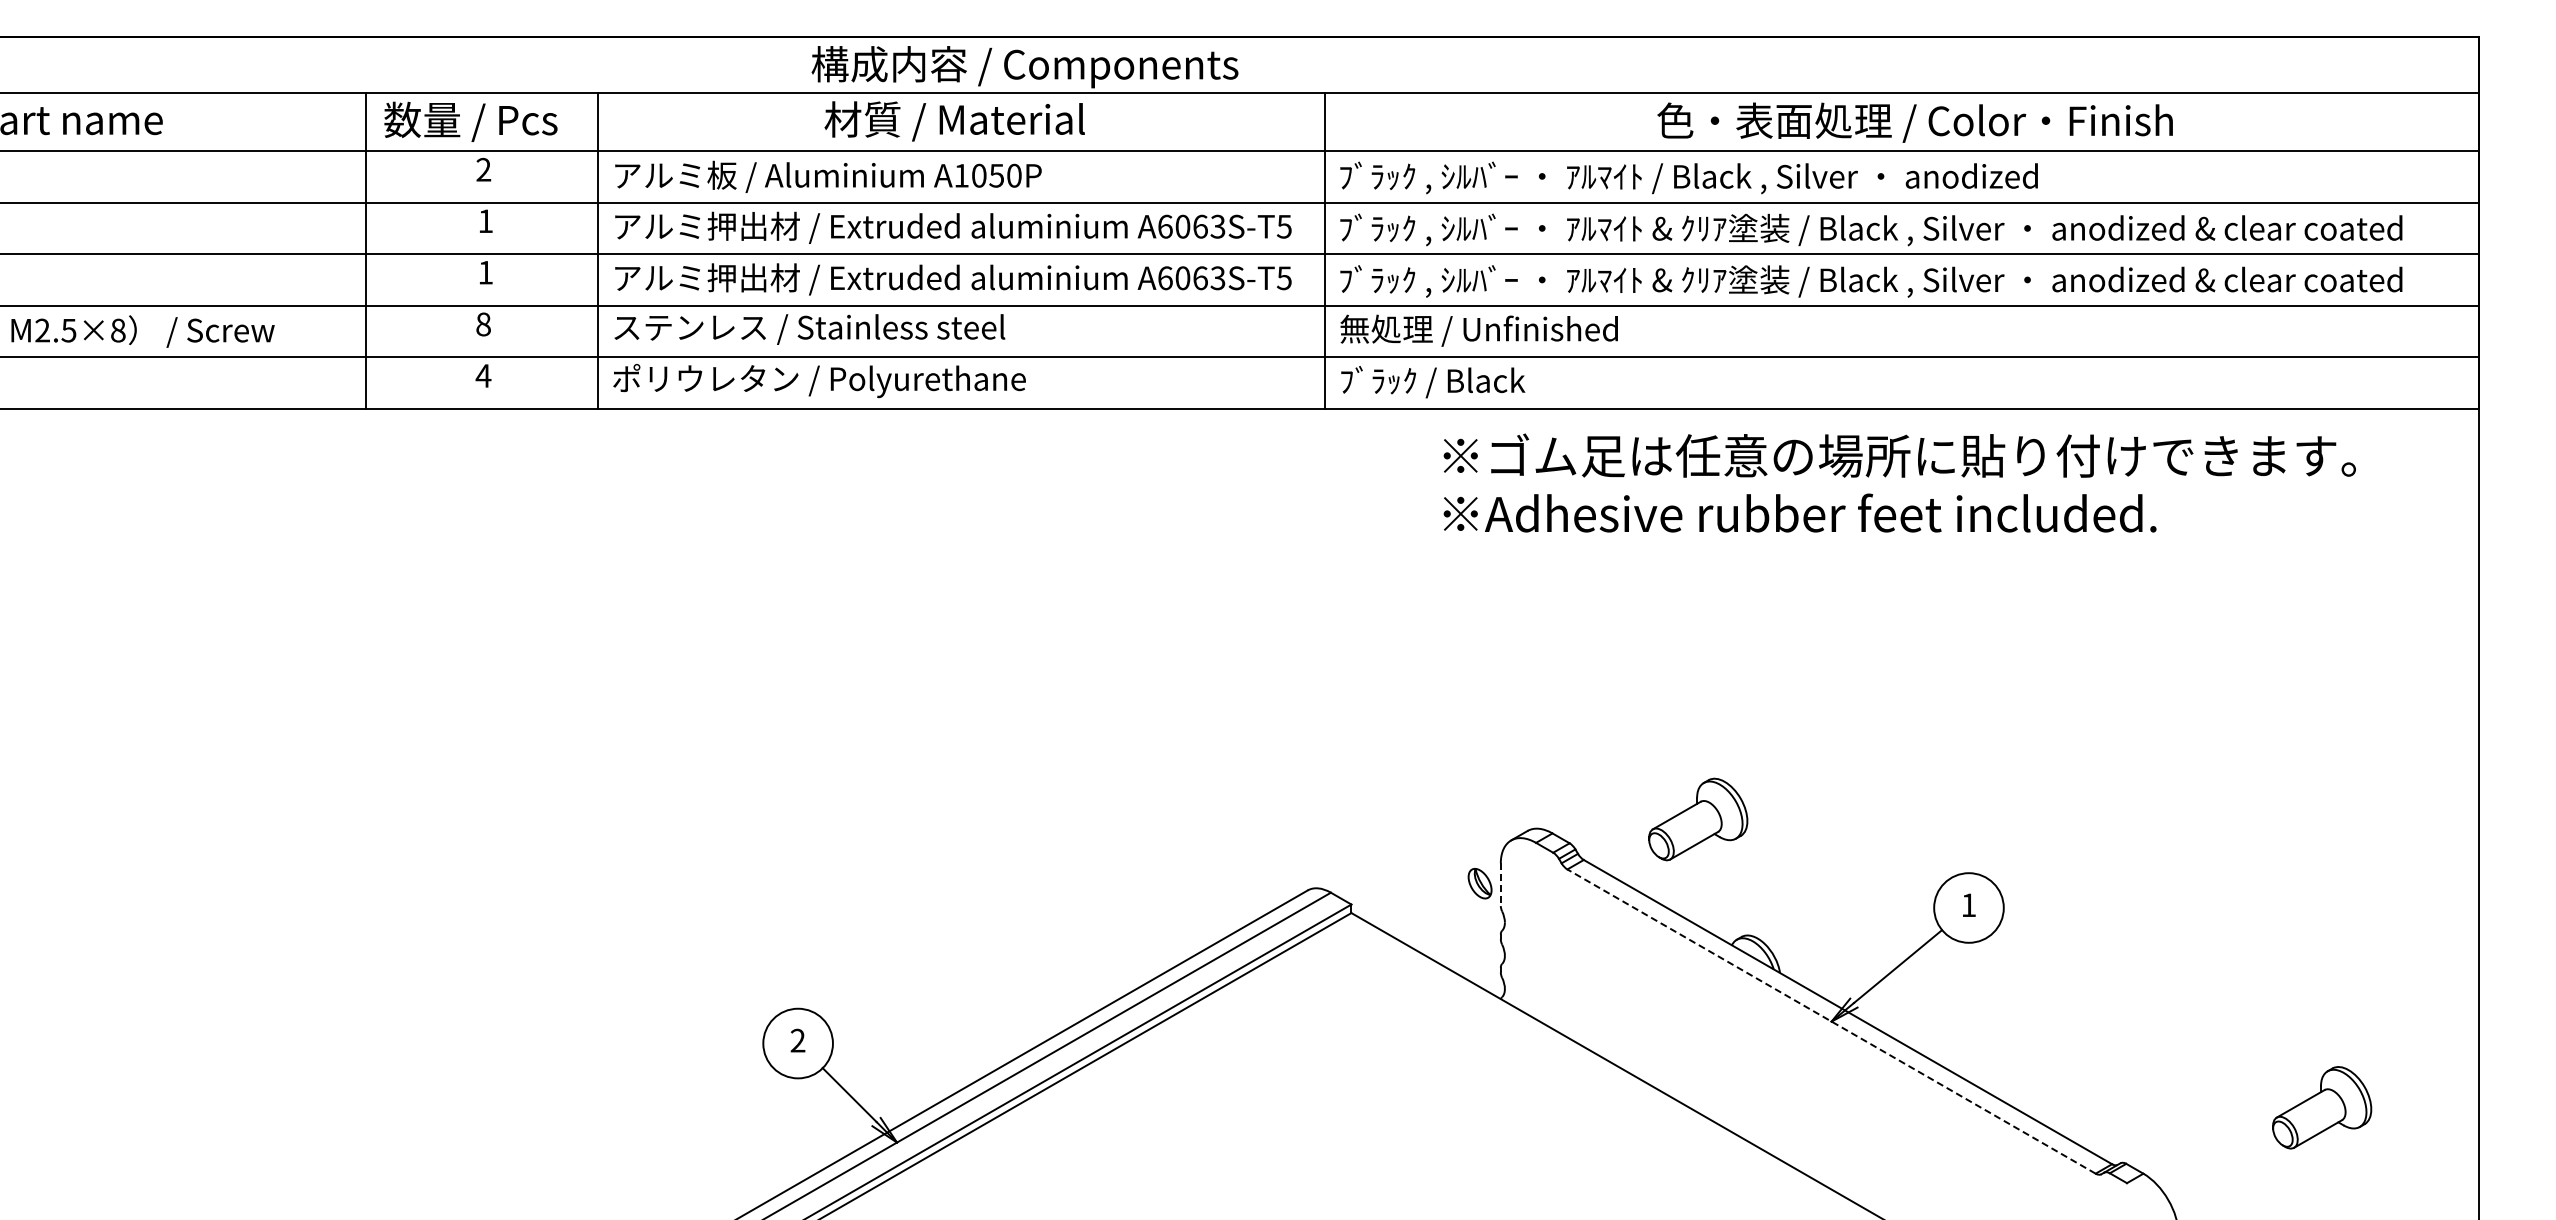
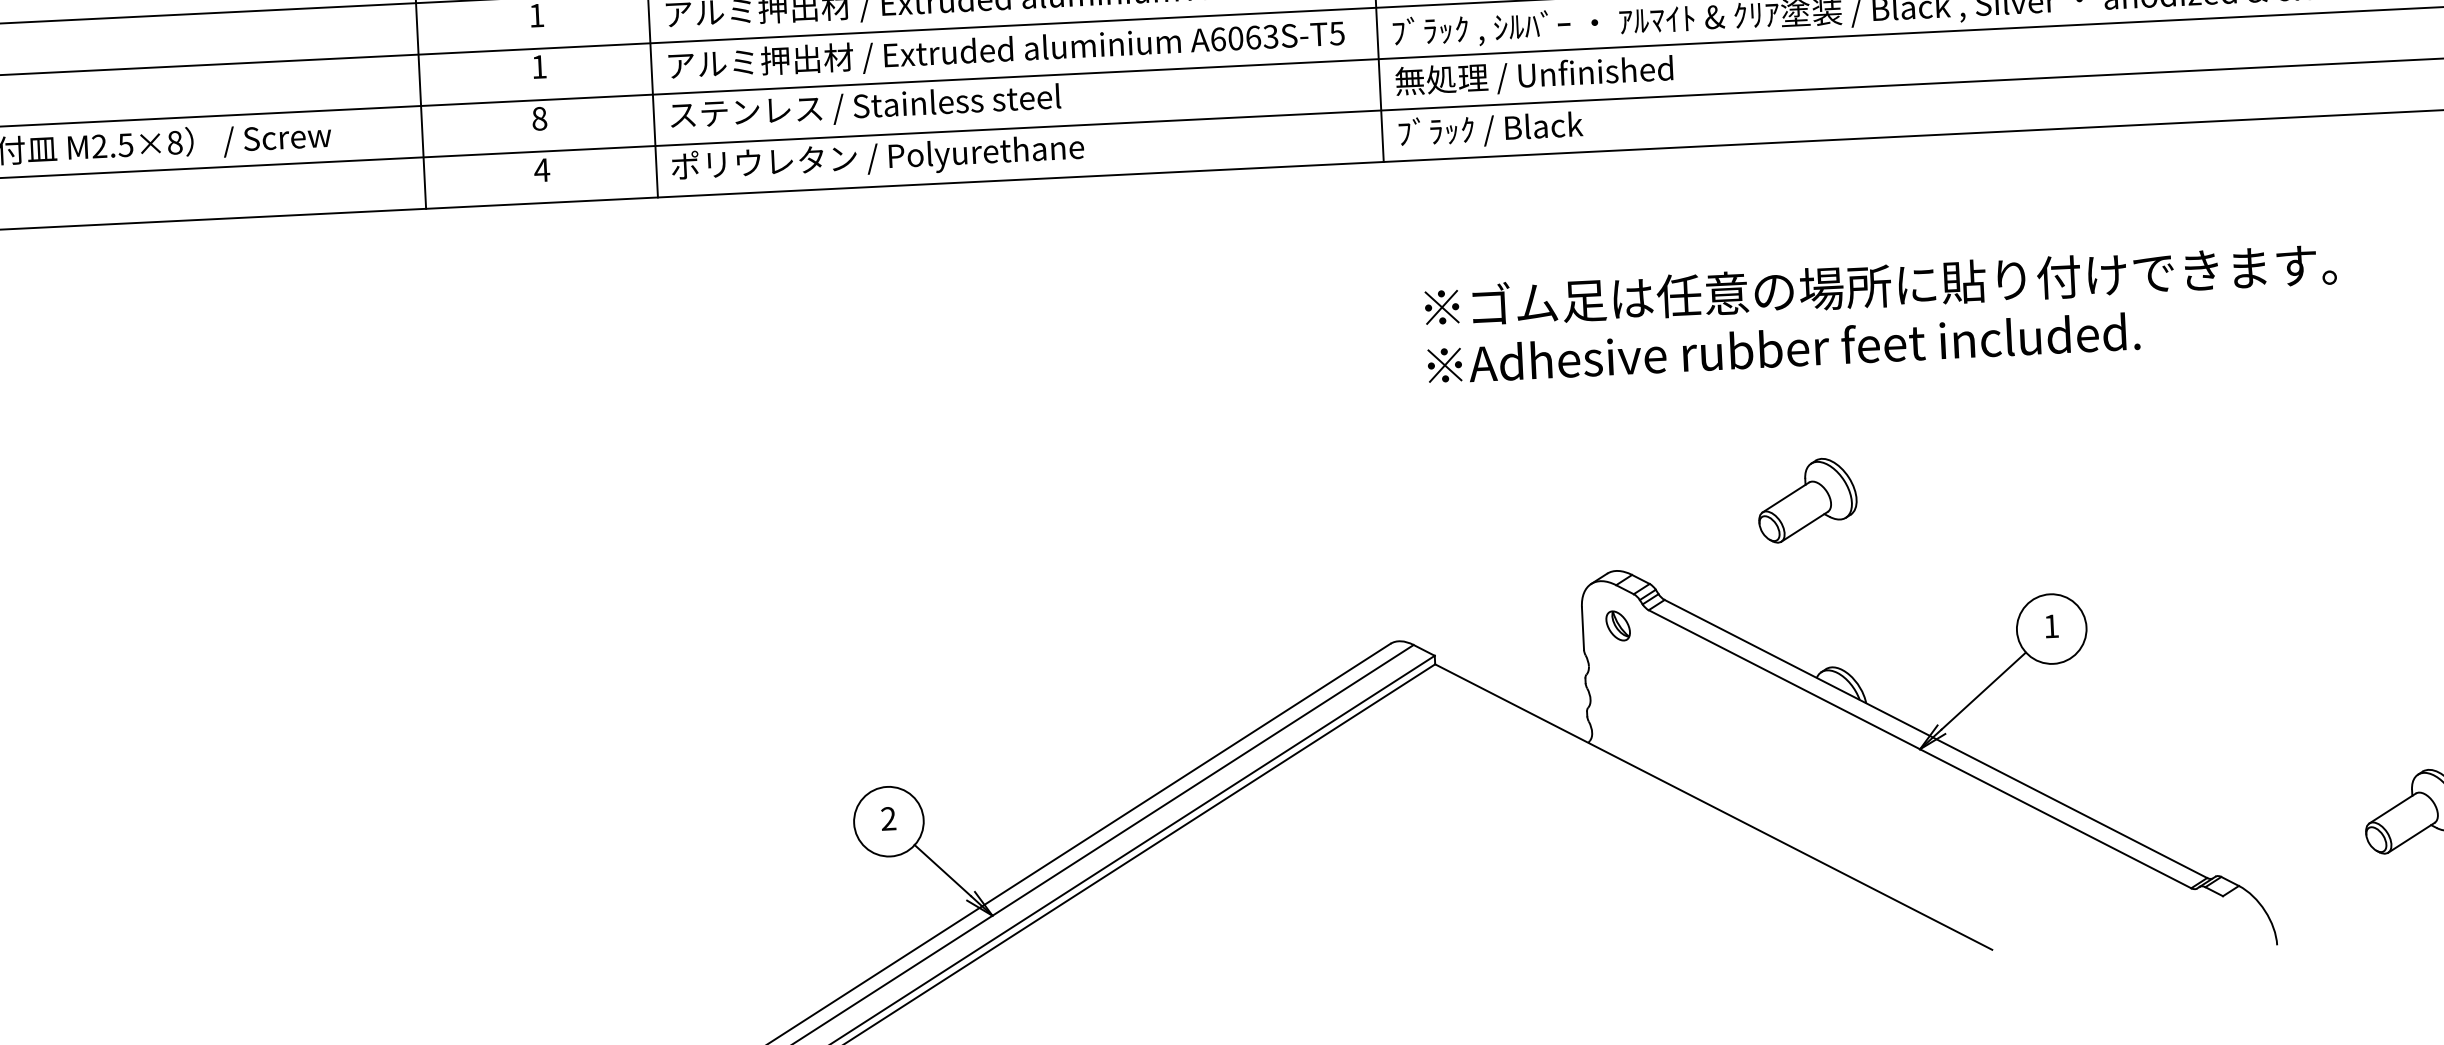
text: (1899, 482) -> (1881, 312), moved
part: (1698, 819) -> (1807, 500), moved
part: (1479, 883) -> (1617, 625), moved
line: (1500, 885) -> (1582, 629), dashed -> solid
line: (1831, 1021) -> (1919, 749), dashed -> solid

